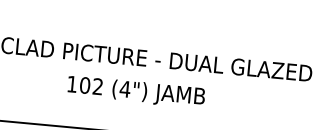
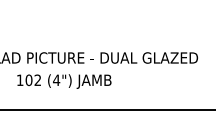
text: (136, 92) -> (64, 81), moved

